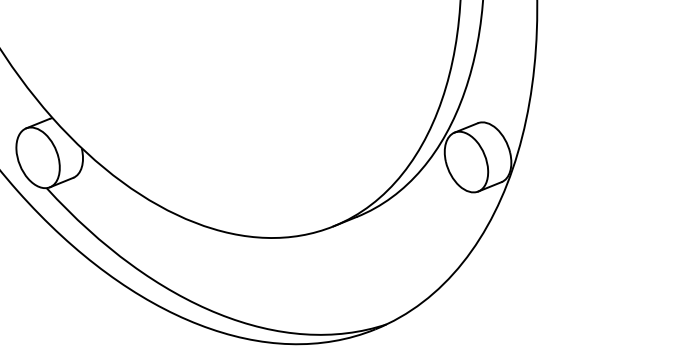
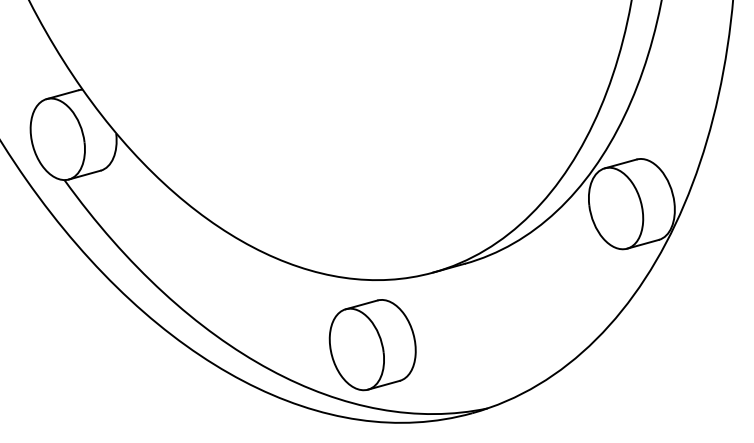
part: (294, 286) -> (373, 345), added

